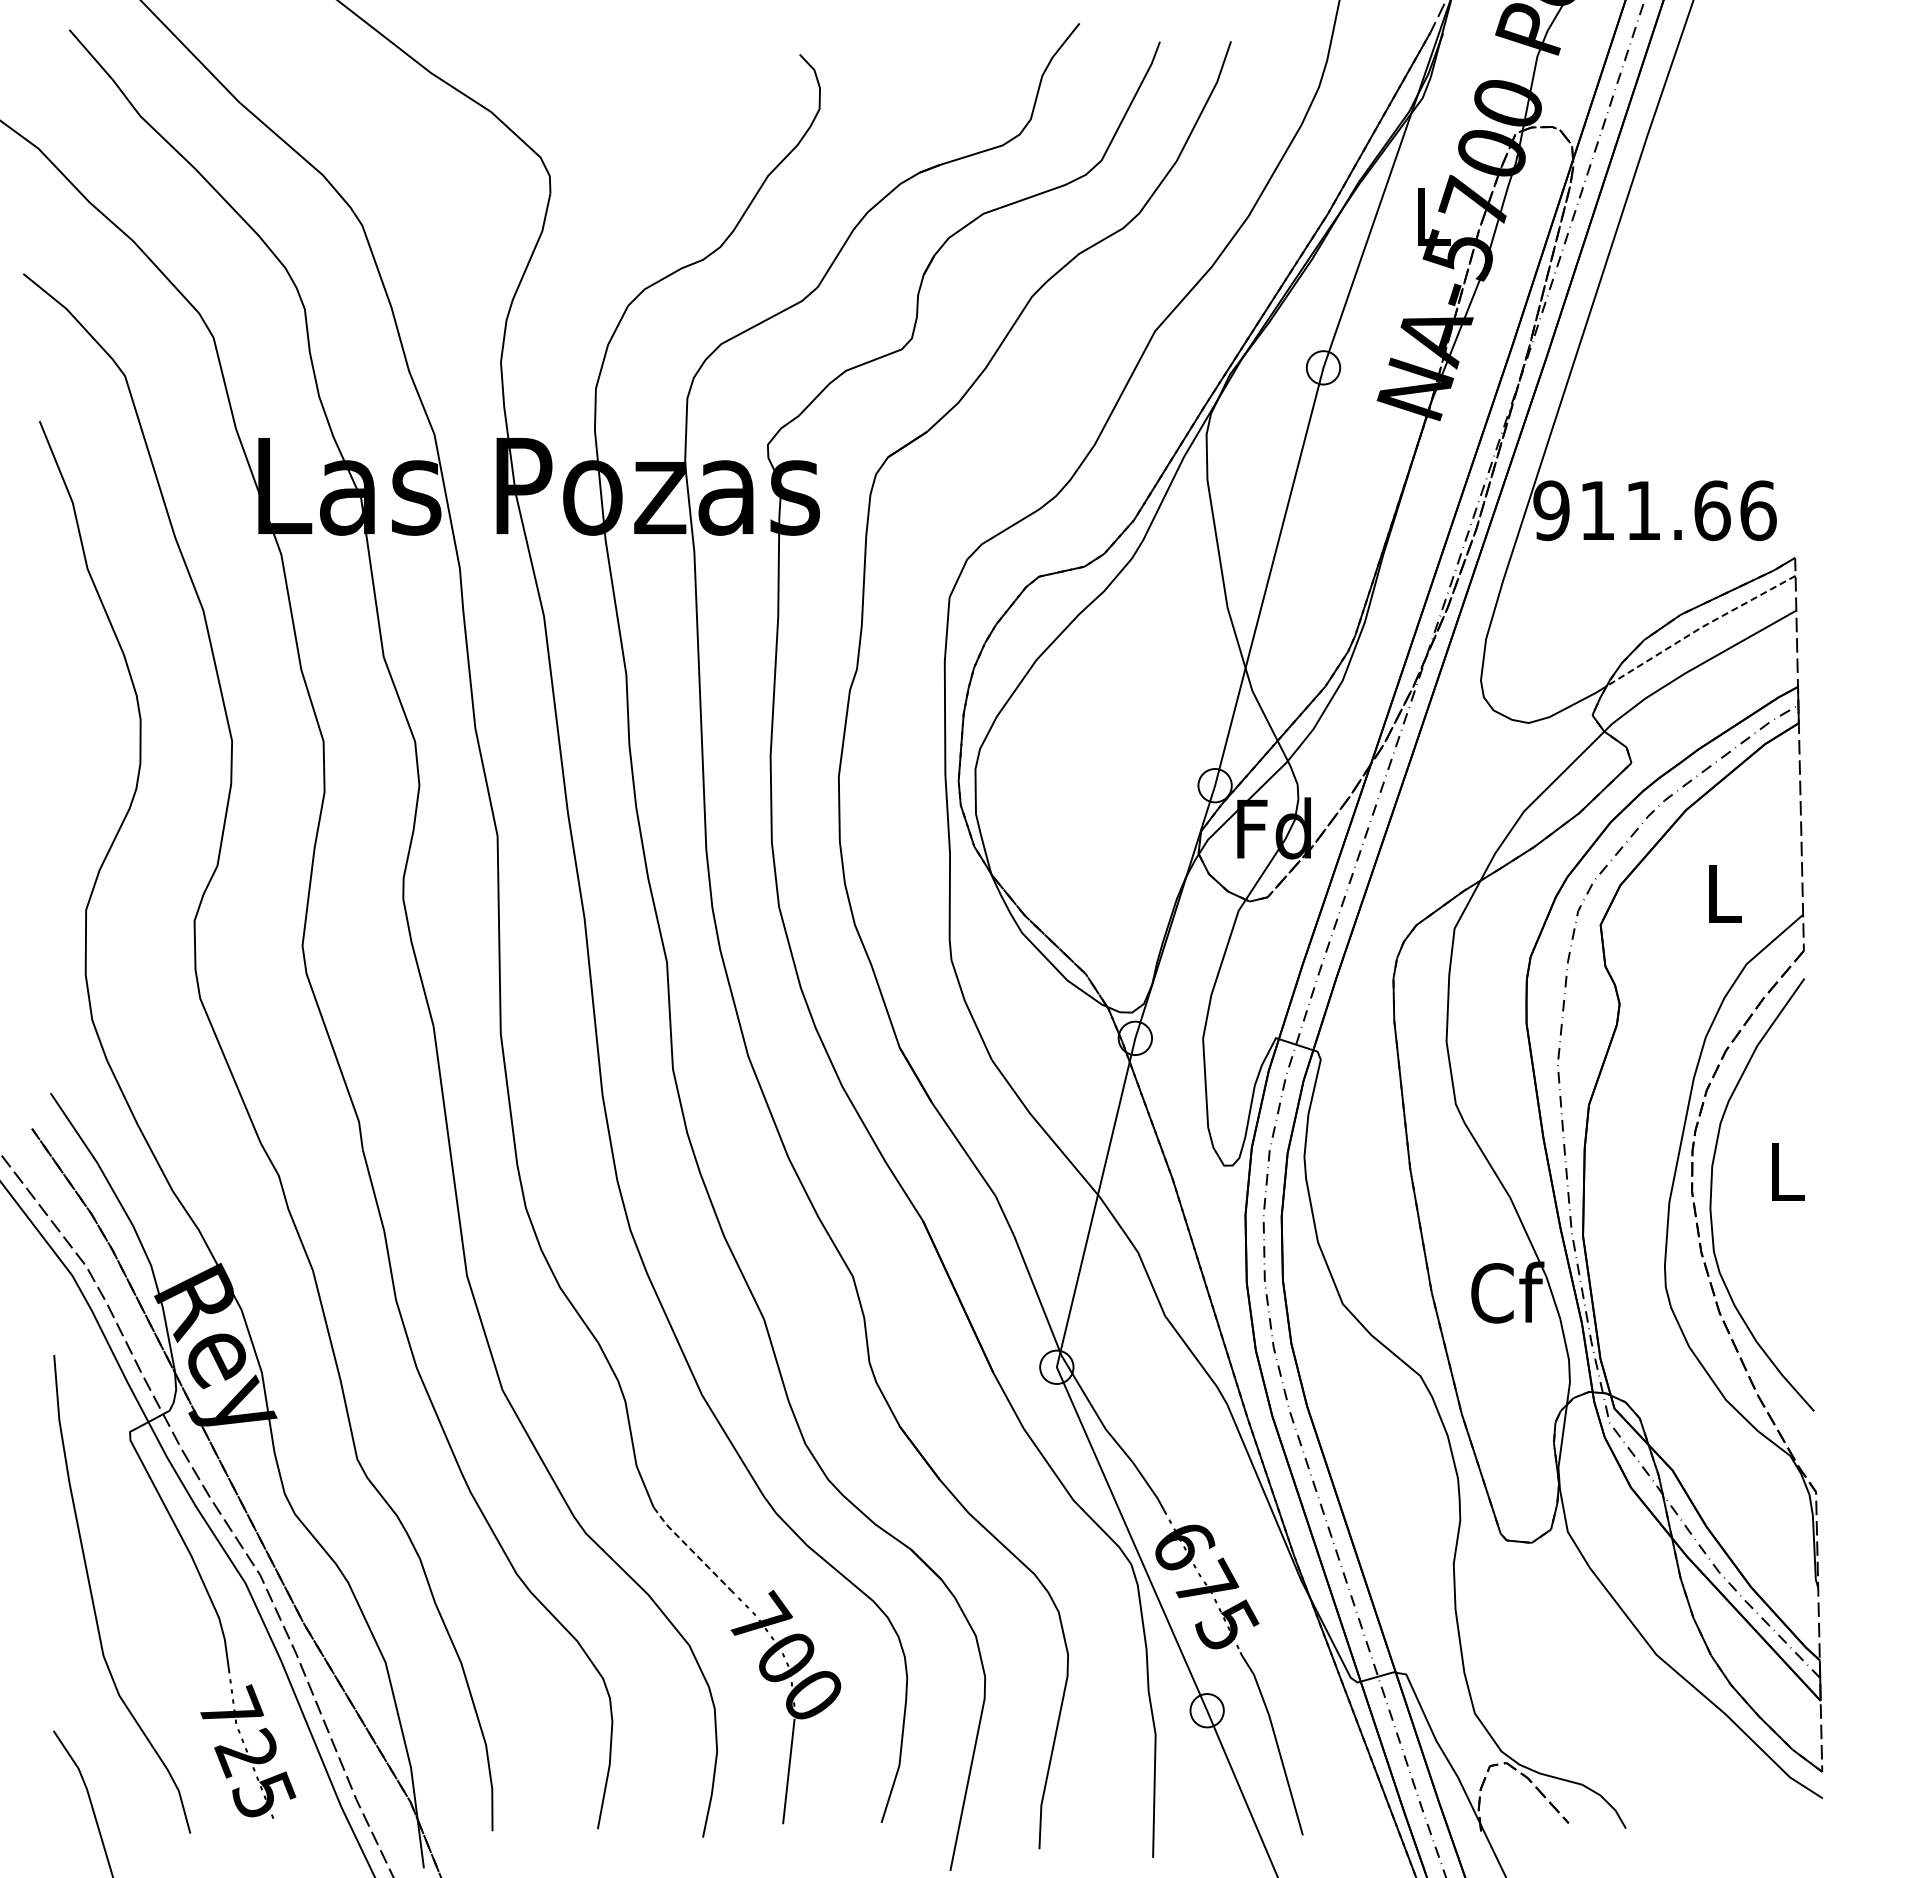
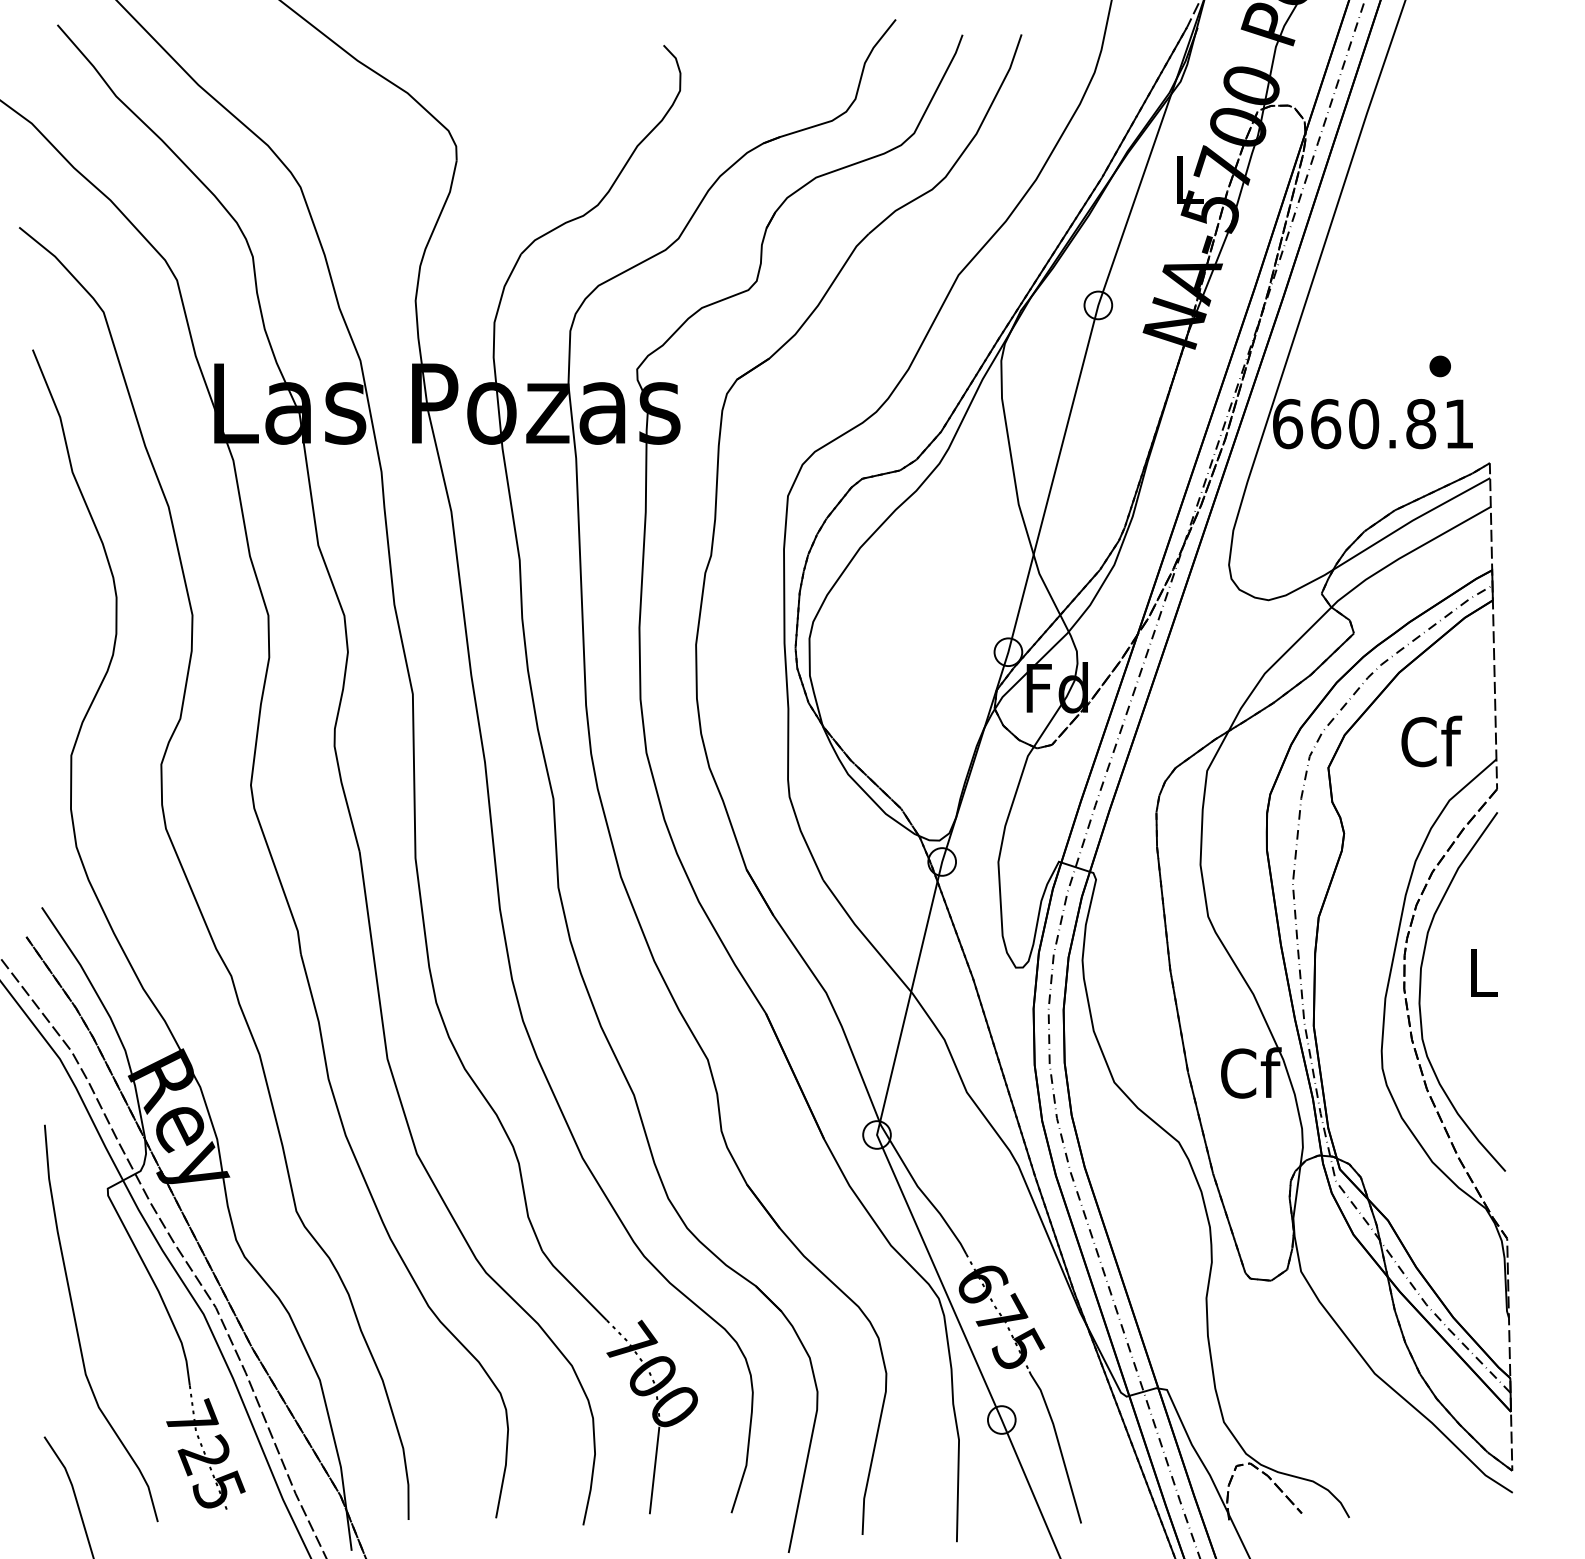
part: (1735, 441) -> (1440, 366), added
text: (1654, 510) -> (1373, 423), 911.66 -> 660.81
line: (1699, 628) -> (1410, 521), dashed -> solid
text: (1724, 893) -> (1431, 741), L -> Cf
line: (690, 1549) -> (572, 1286), dashed -> solid

